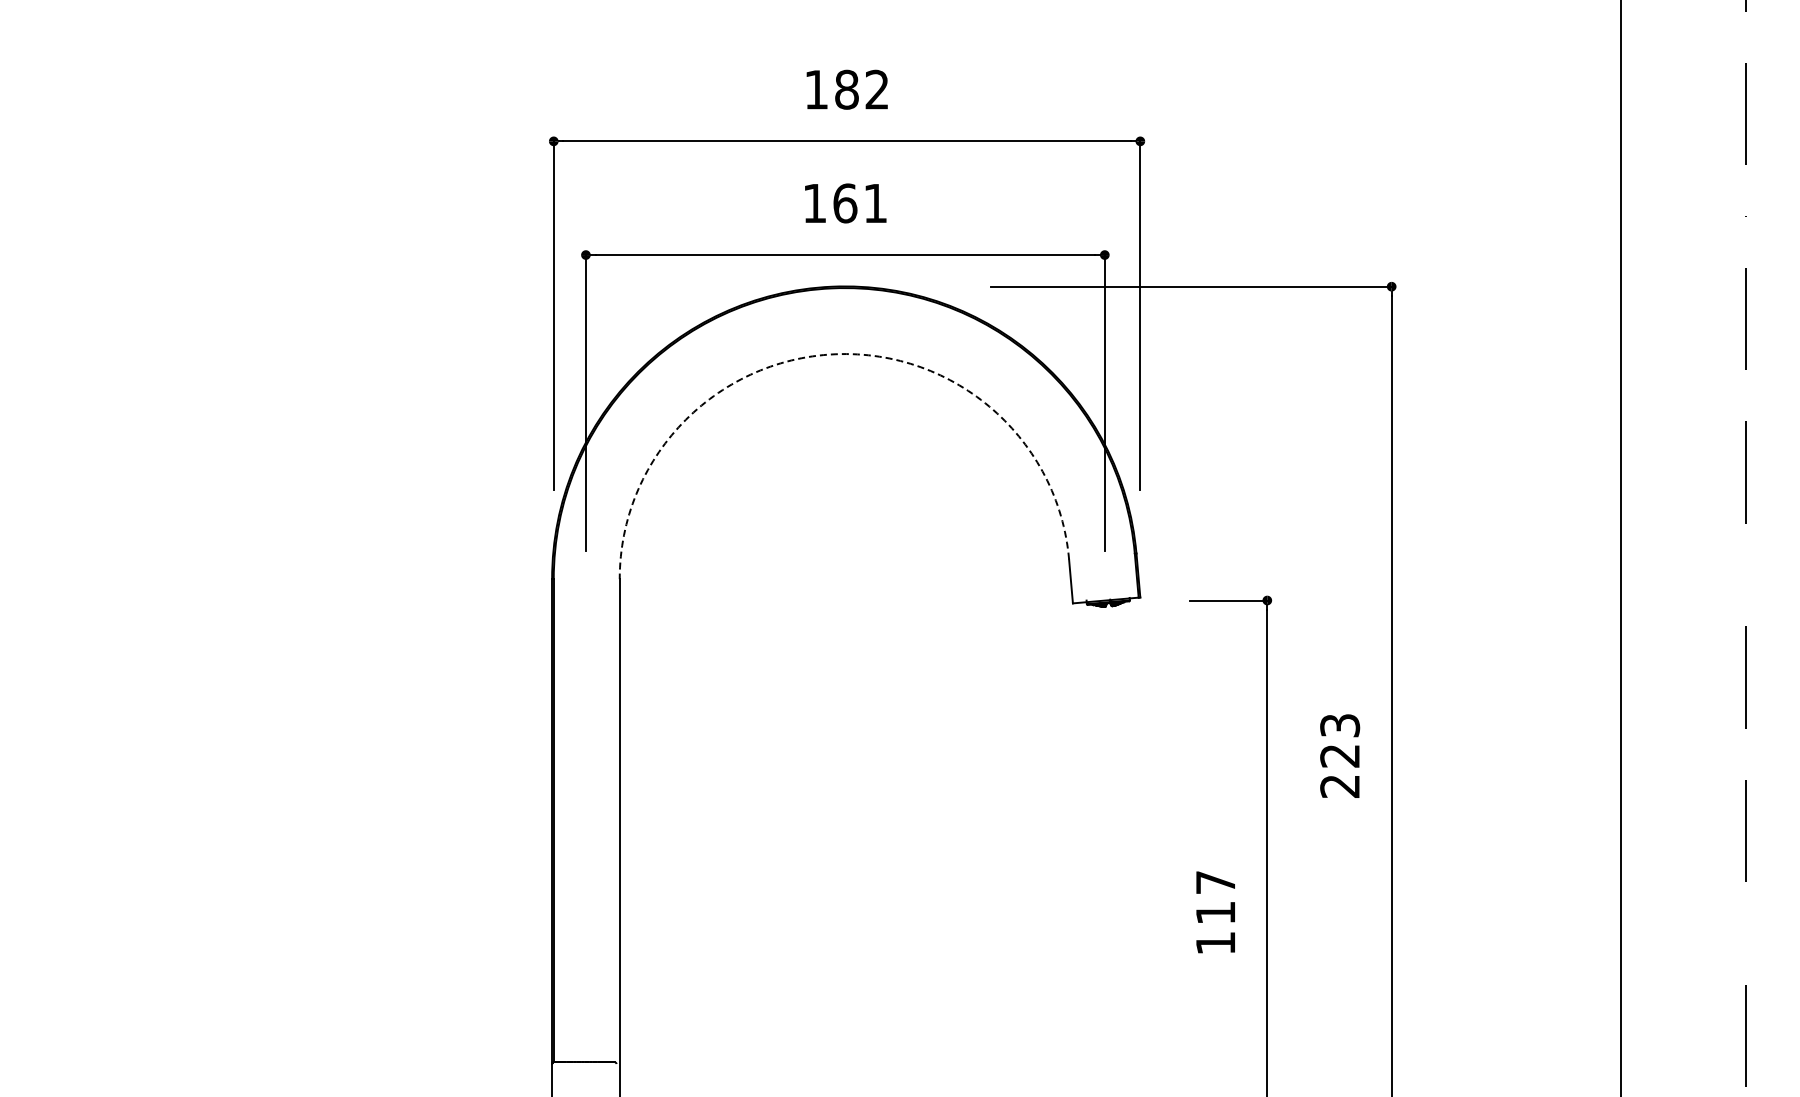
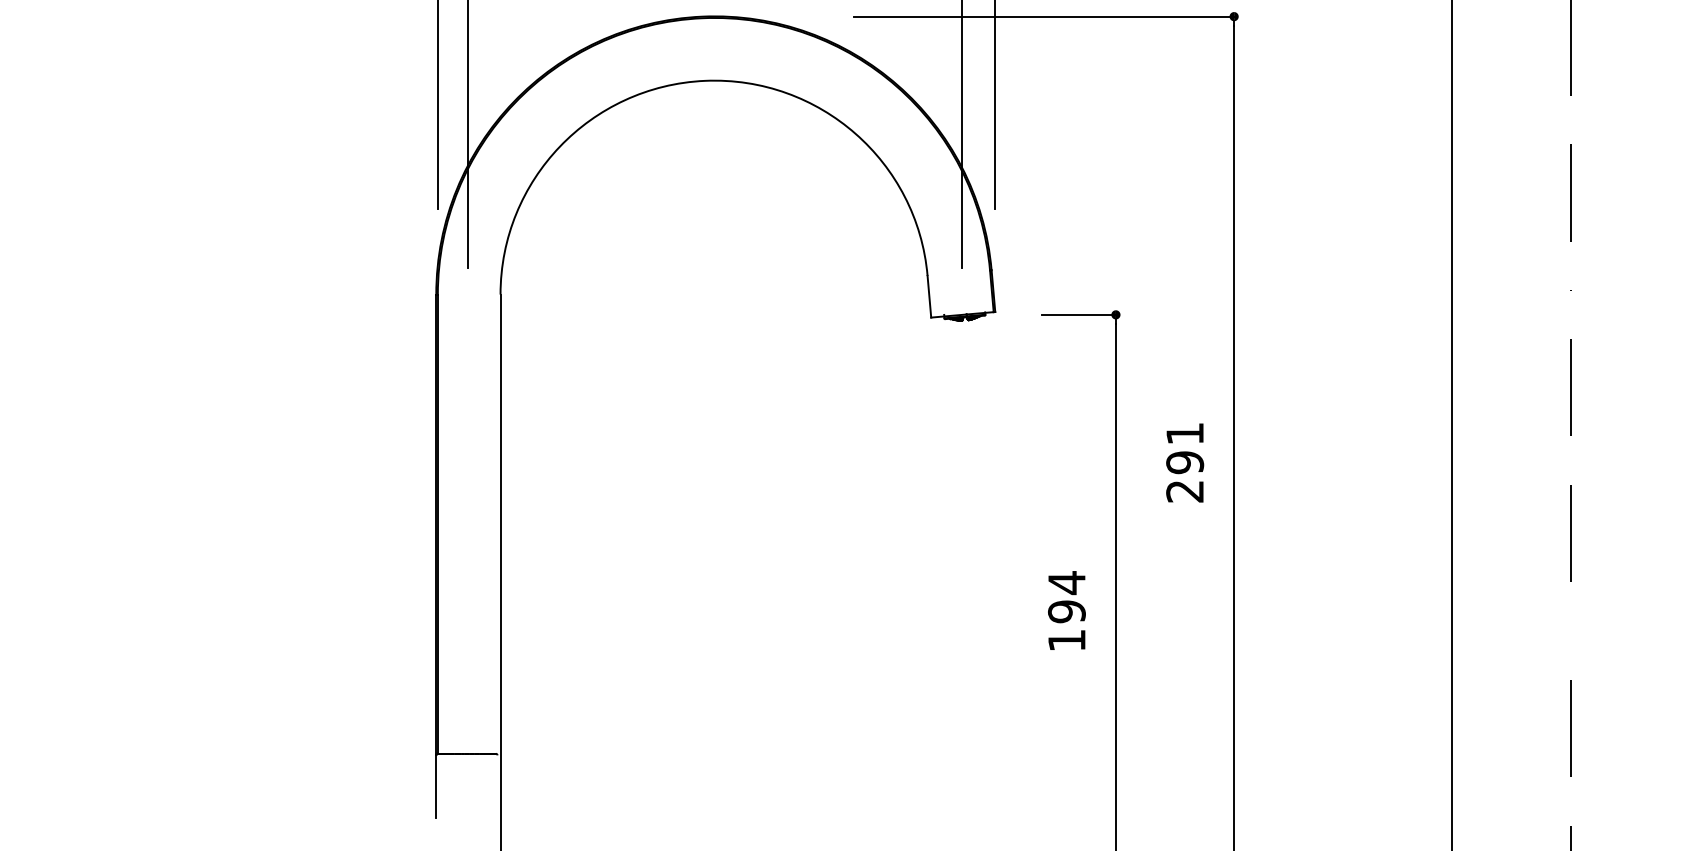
arc: (835, 354) -> (705, 81), dashed -> solid
text: (1340, 741) -> (1185, 448), 223 -> 291
text: (1215, 897) -> (1066, 597), 117 -> 194

